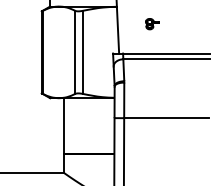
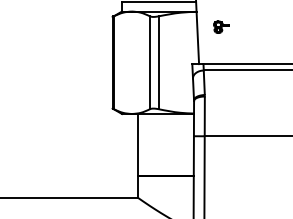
part: (152, 23) -> (221, 26), moved

